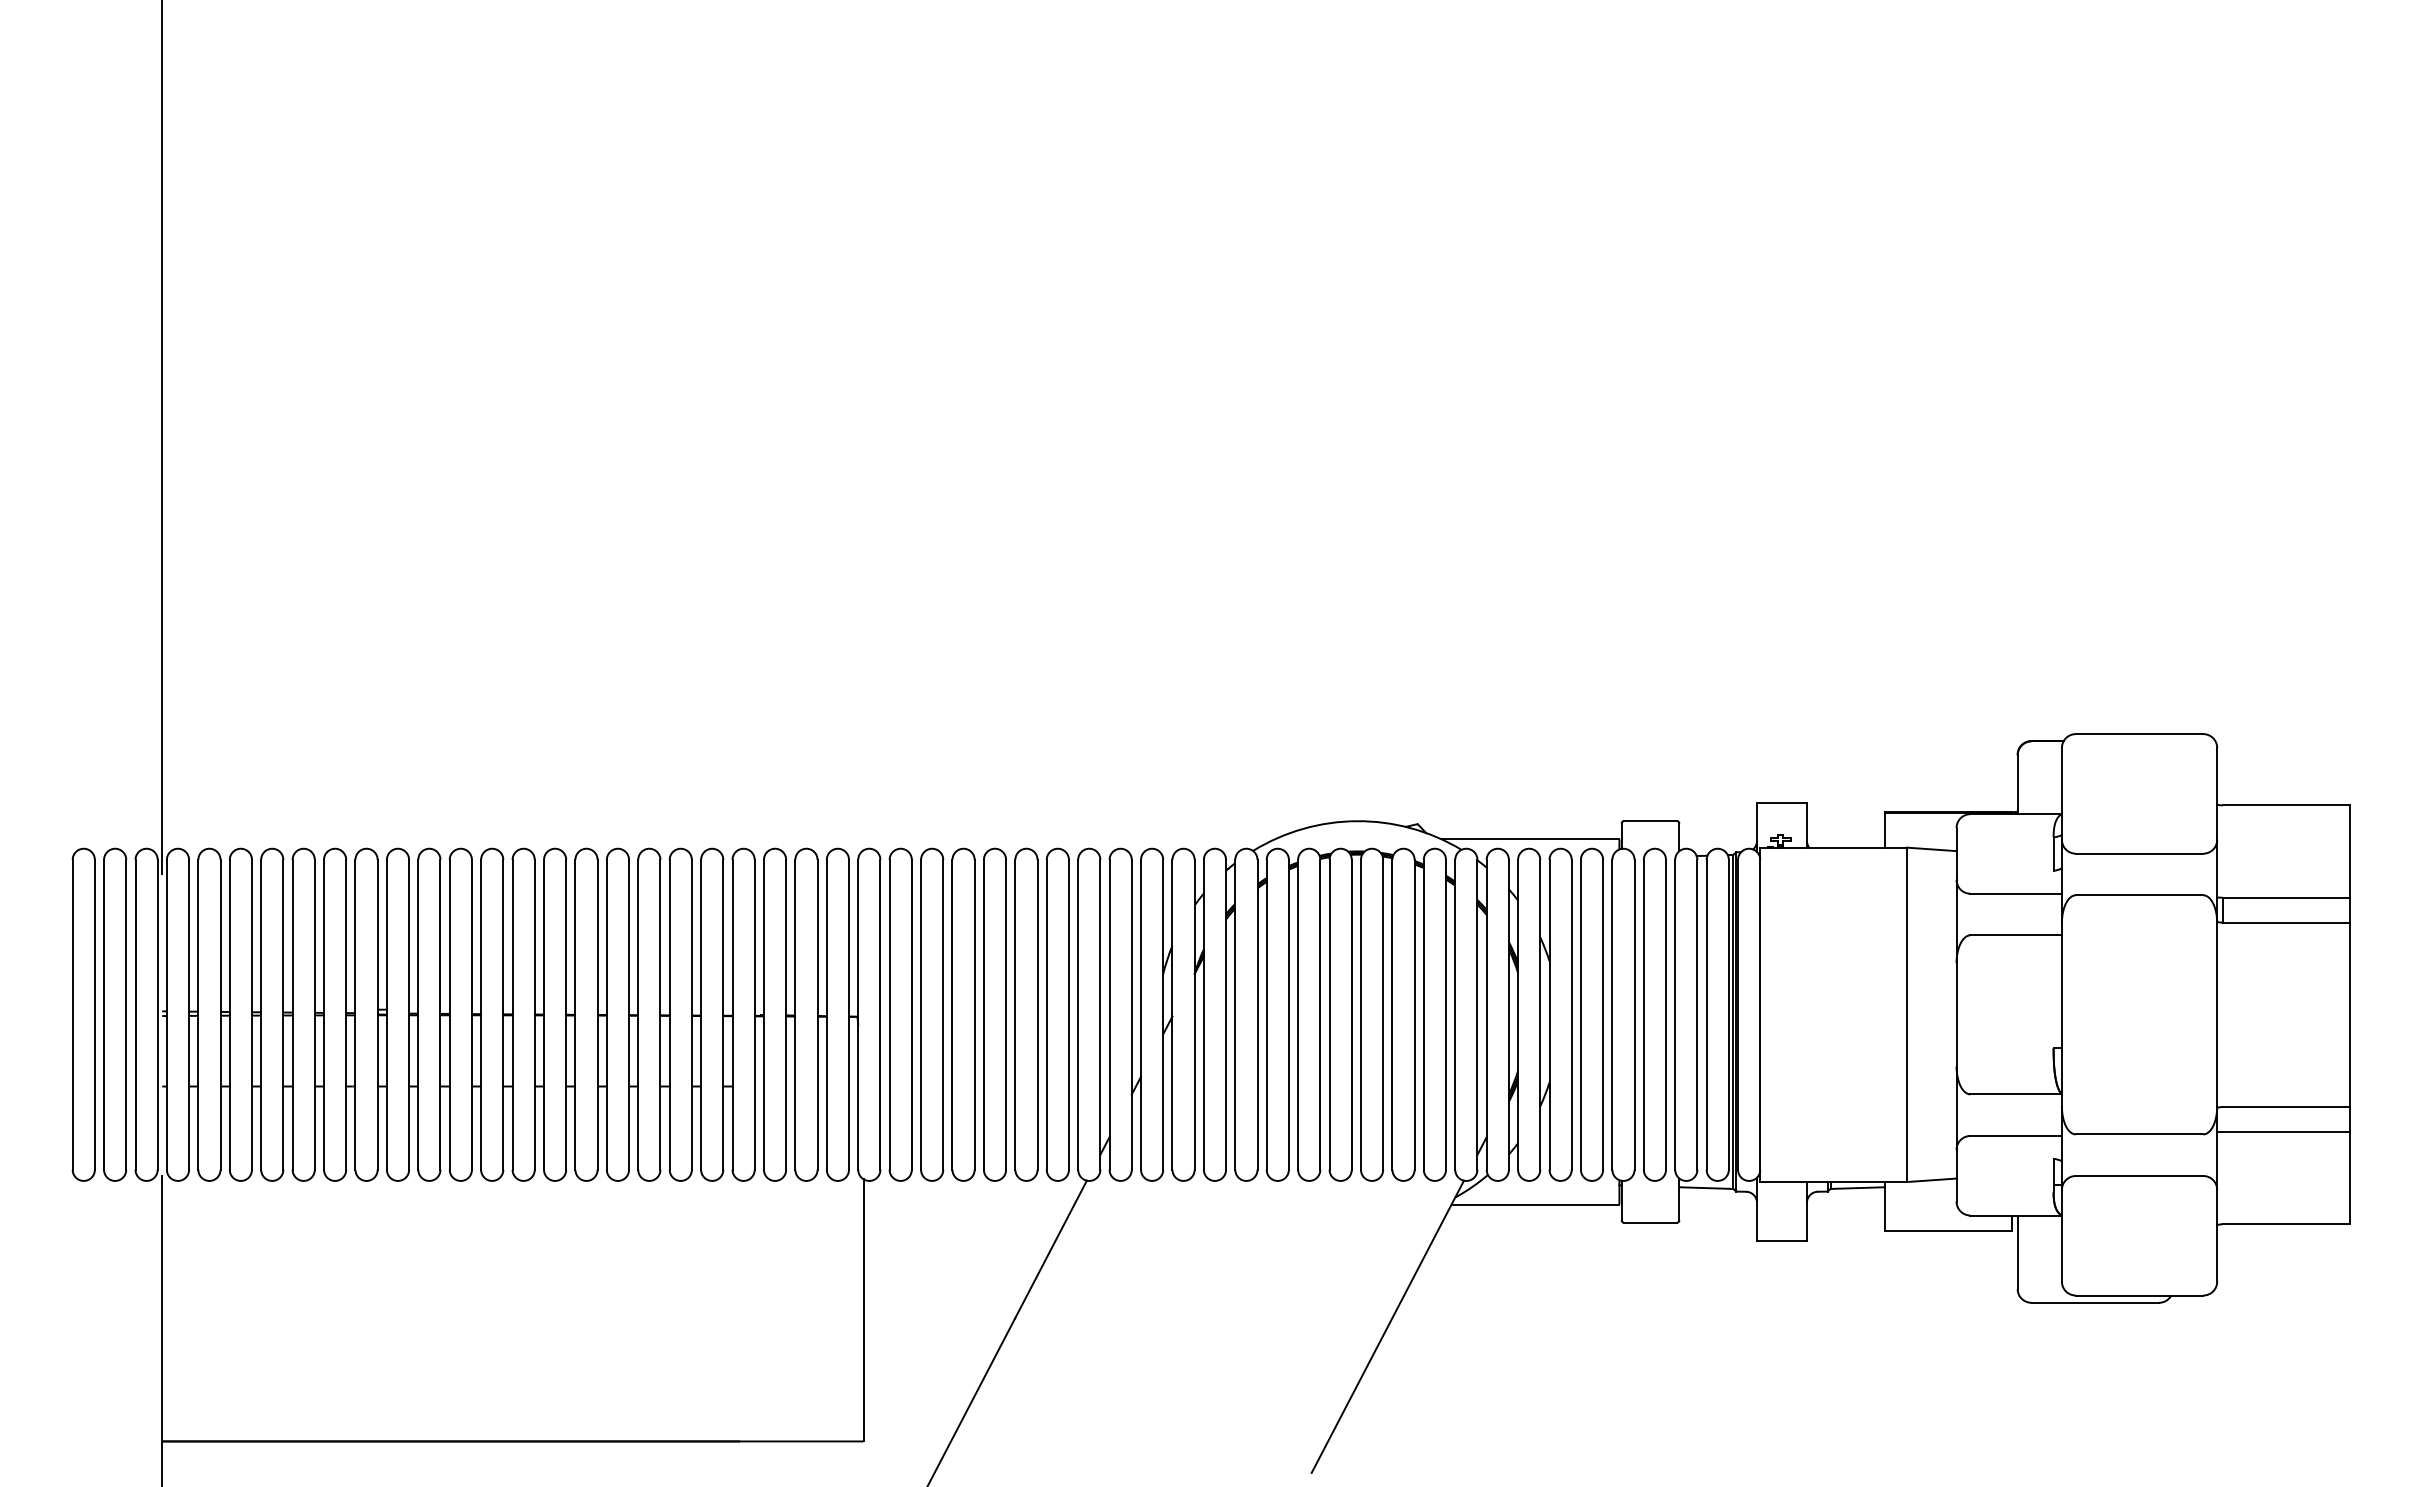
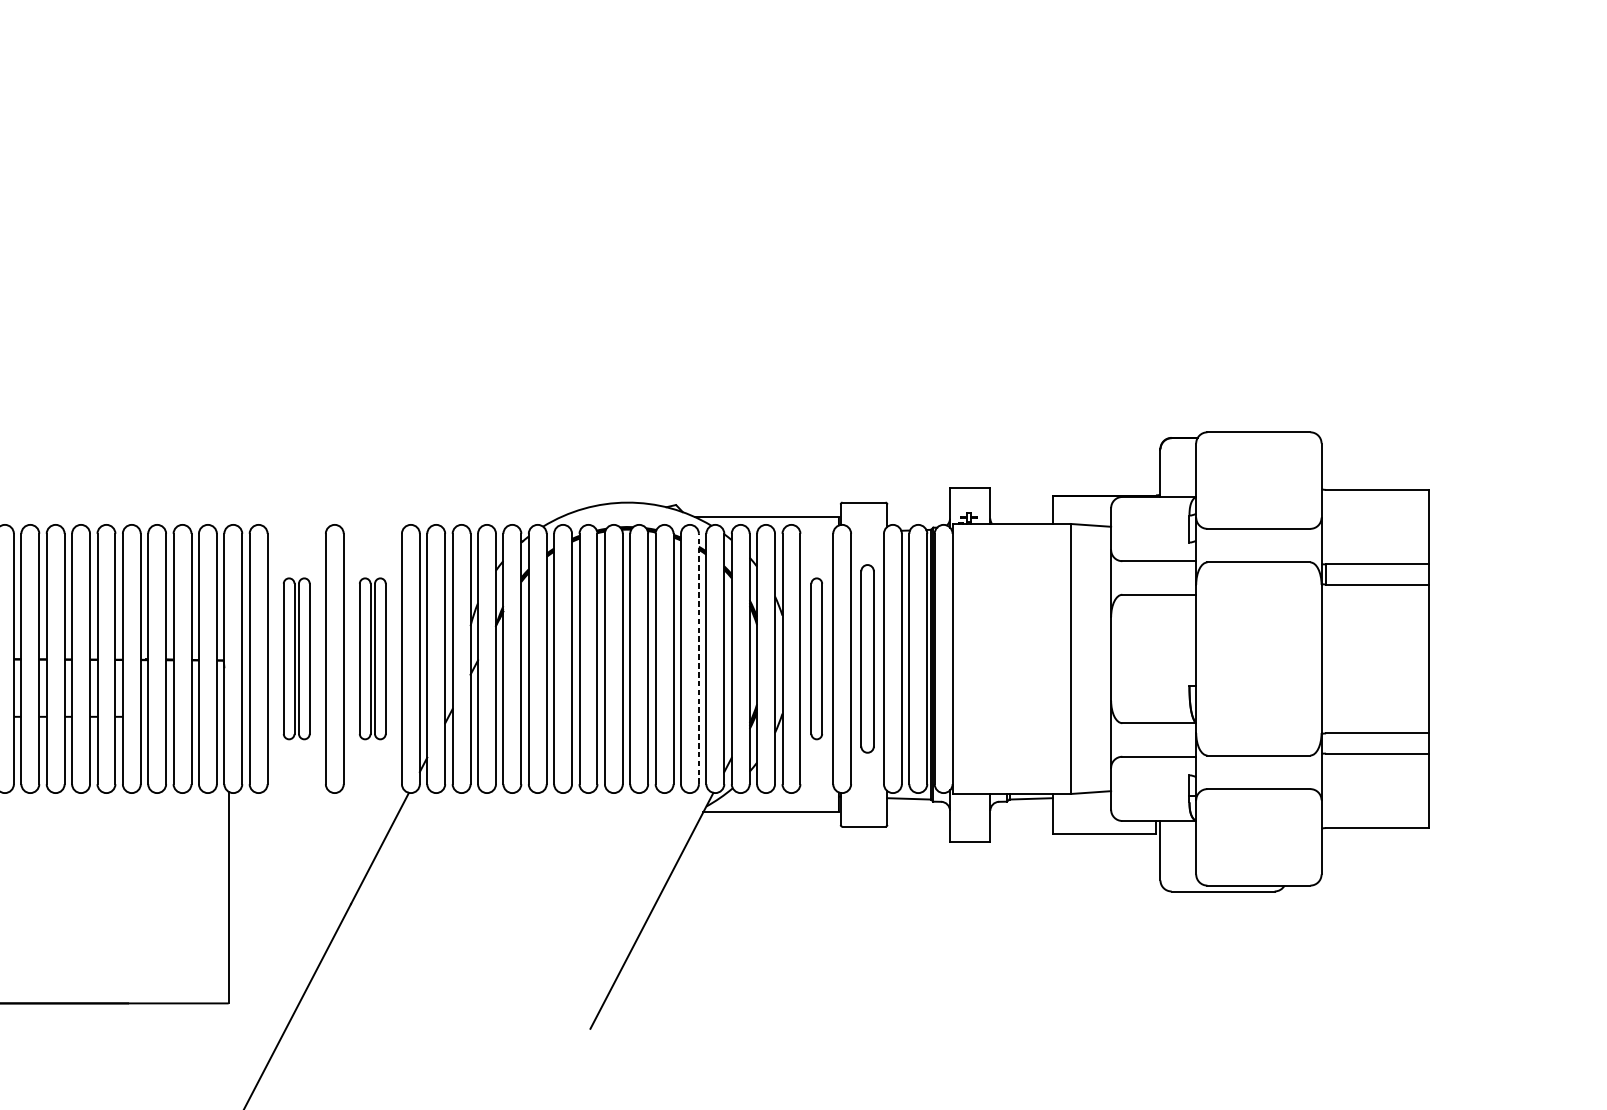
part: (947, 1014) -> (296, 658), size x0.6
part: (1041, 1014) -> (372, 658), size x0.6
line: (1446, 1014) -> (699, 658), solid -> dashed
part: (1591, 1014) -> (816, 658), size x0.6
part: (1654, 1014) -> (867, 658), size x0.7

